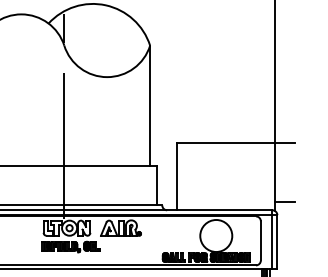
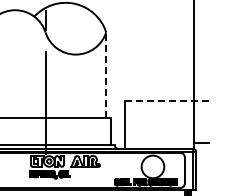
line: (150, 105) -> (106, 74), solid -> dashed
line: (235, 143) -> (166, 101), solid -> dashed

